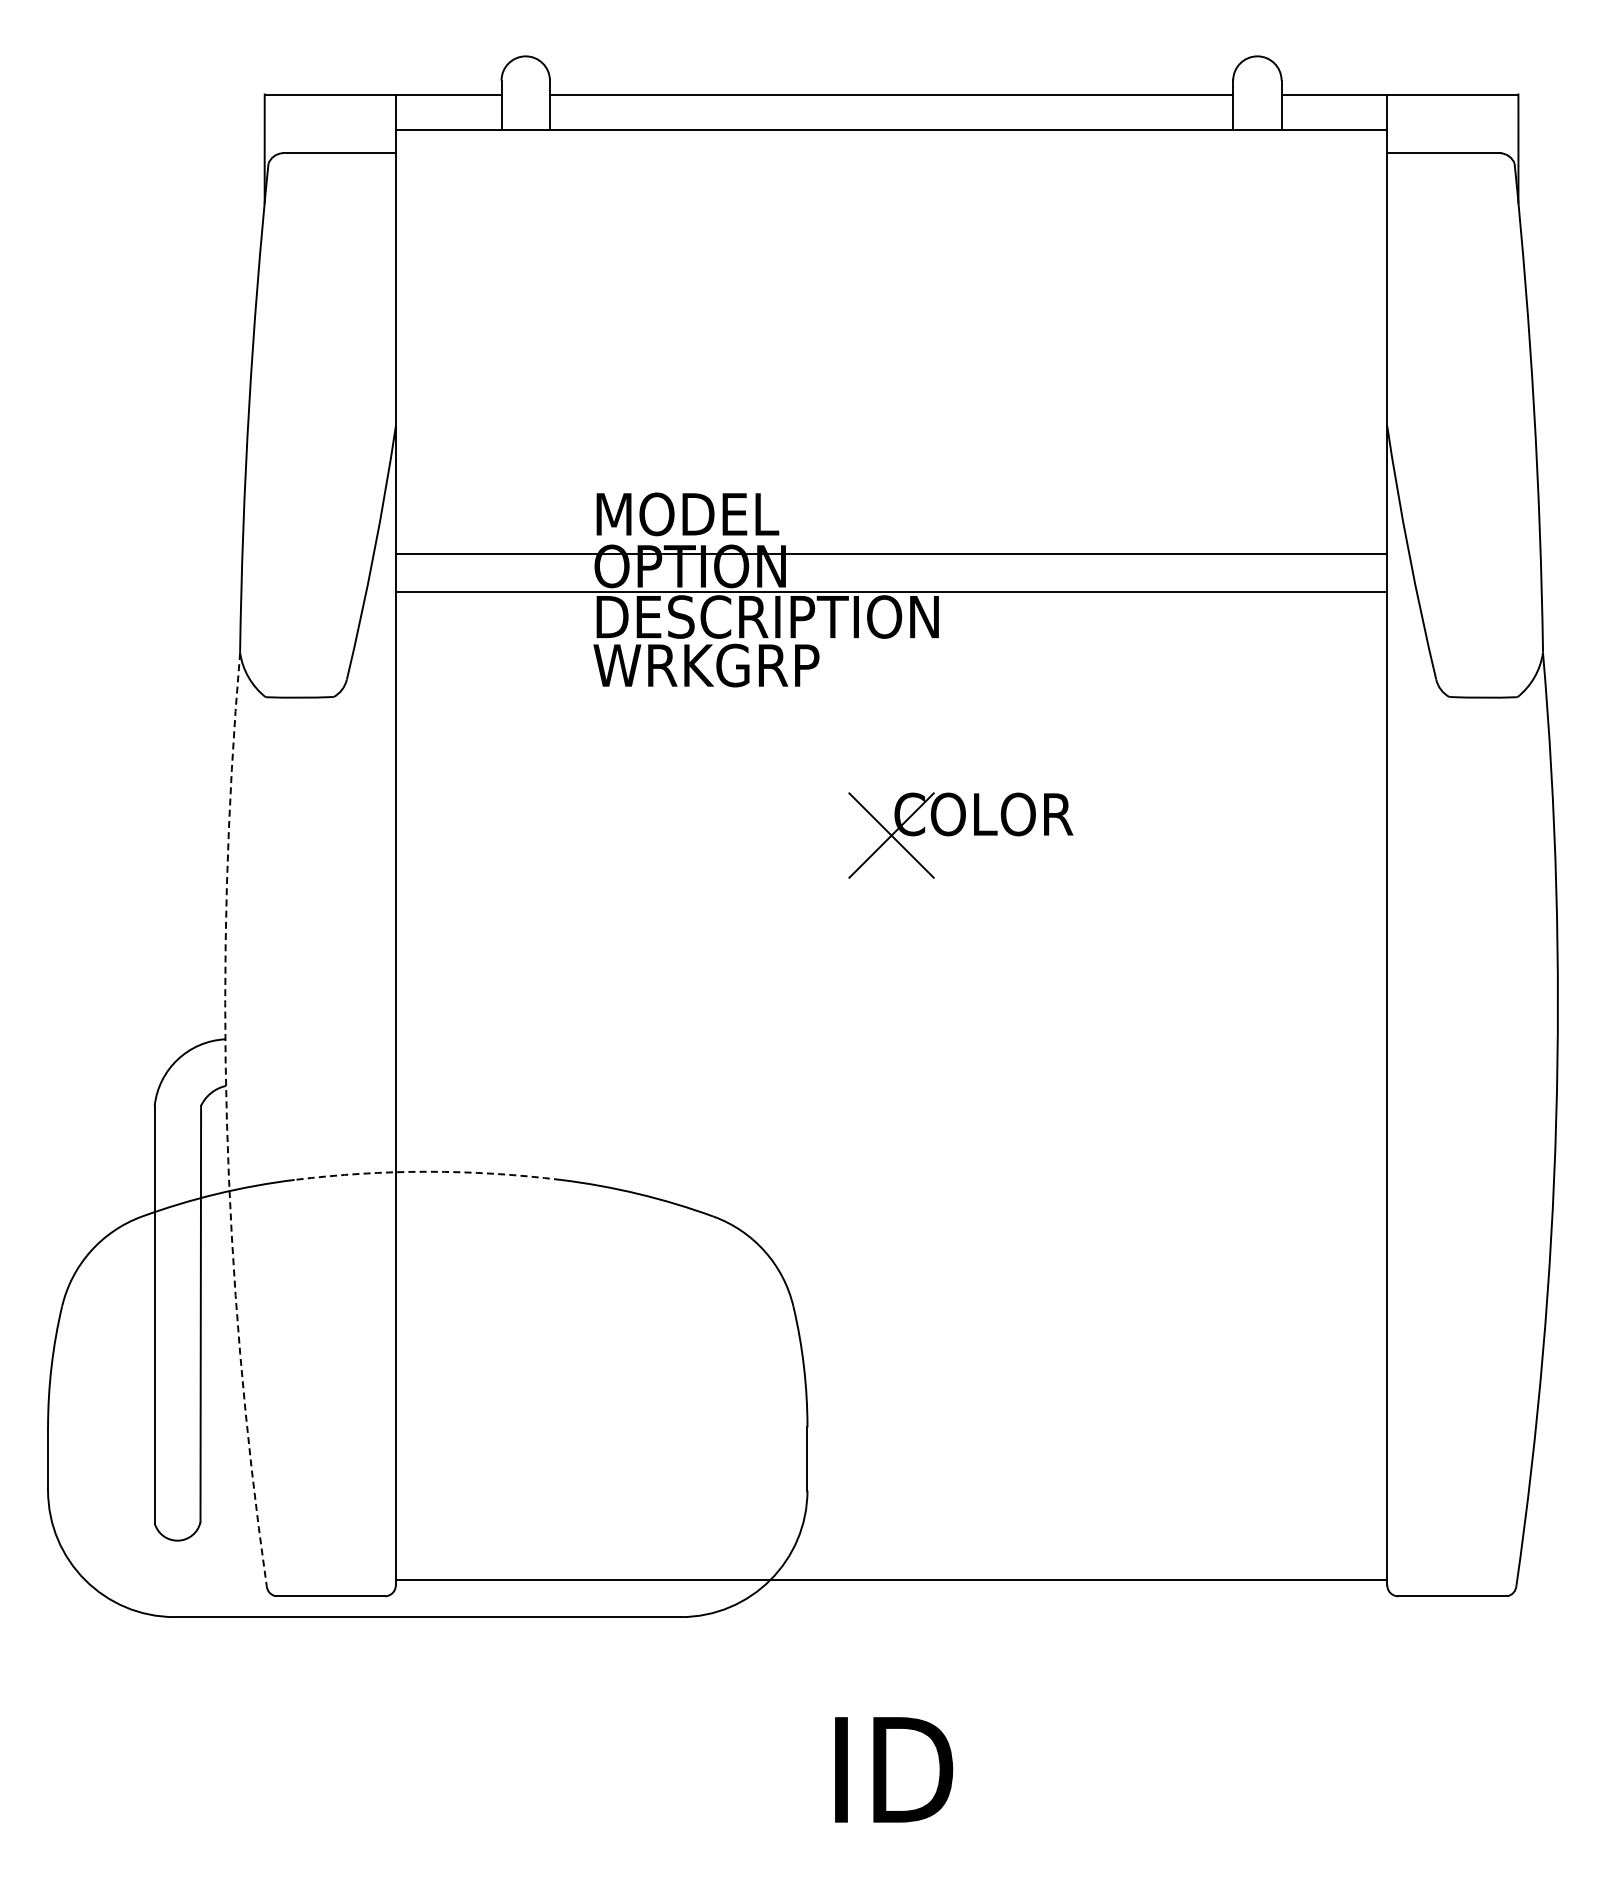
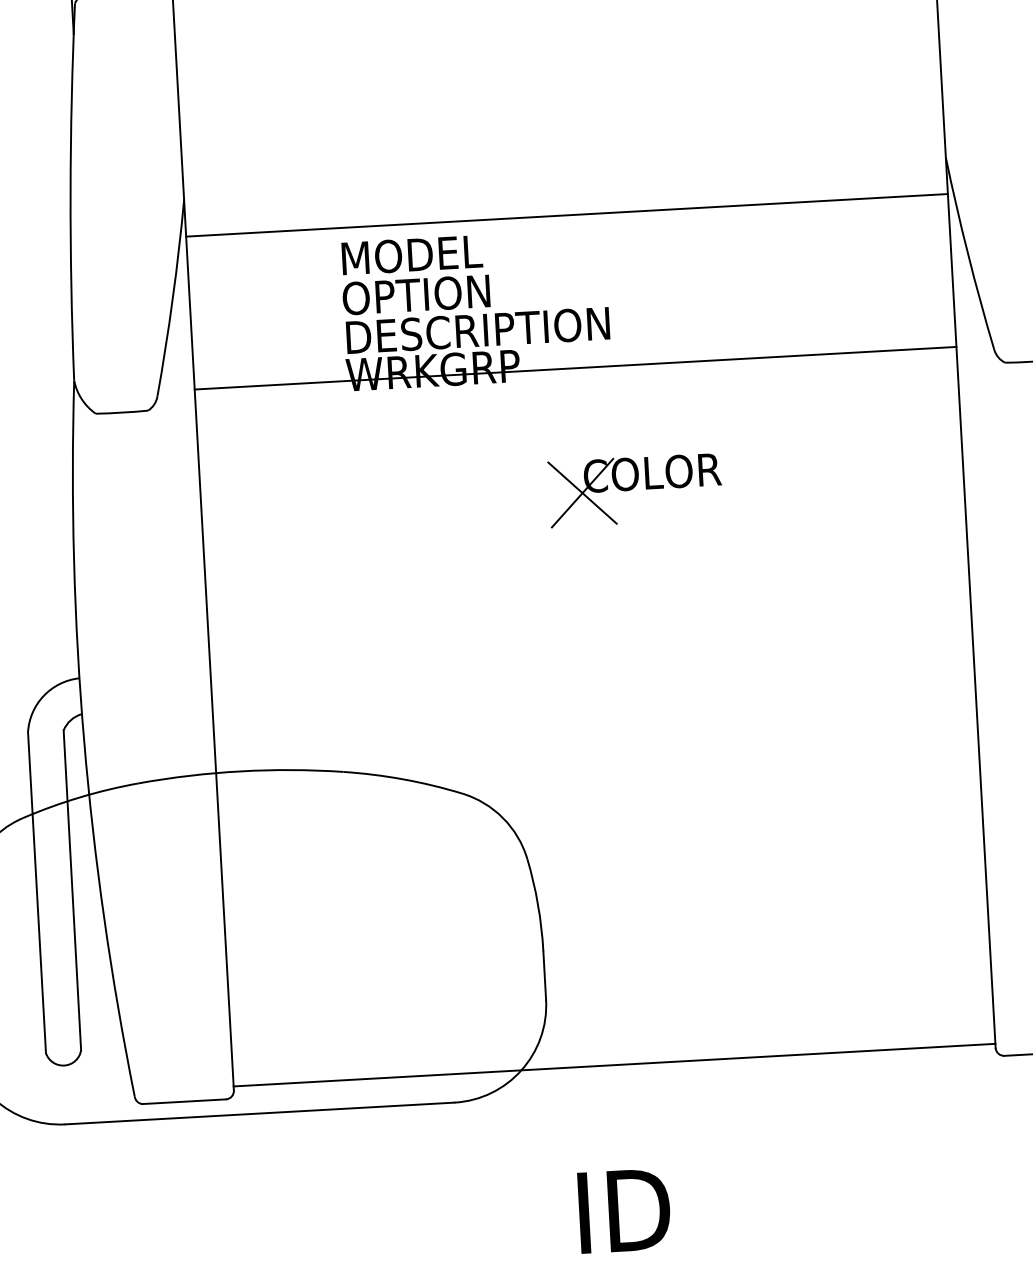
line: (891, 553) -> (566, 214), moved
line: (891, 591) -> (575, 367), moved
arc: (226, 1120) -> (83, 740), dashed -> solid
arc: (427, 1171) -> (240, 771), dashed -> solid

